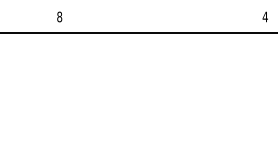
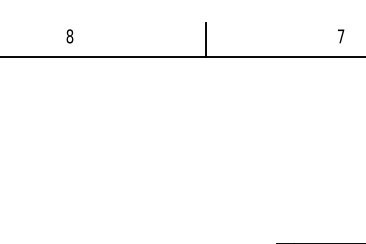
text: (264, 17) -> (340, 36), 4 -> 7
line: (162, 19) -> (205, 39), added

